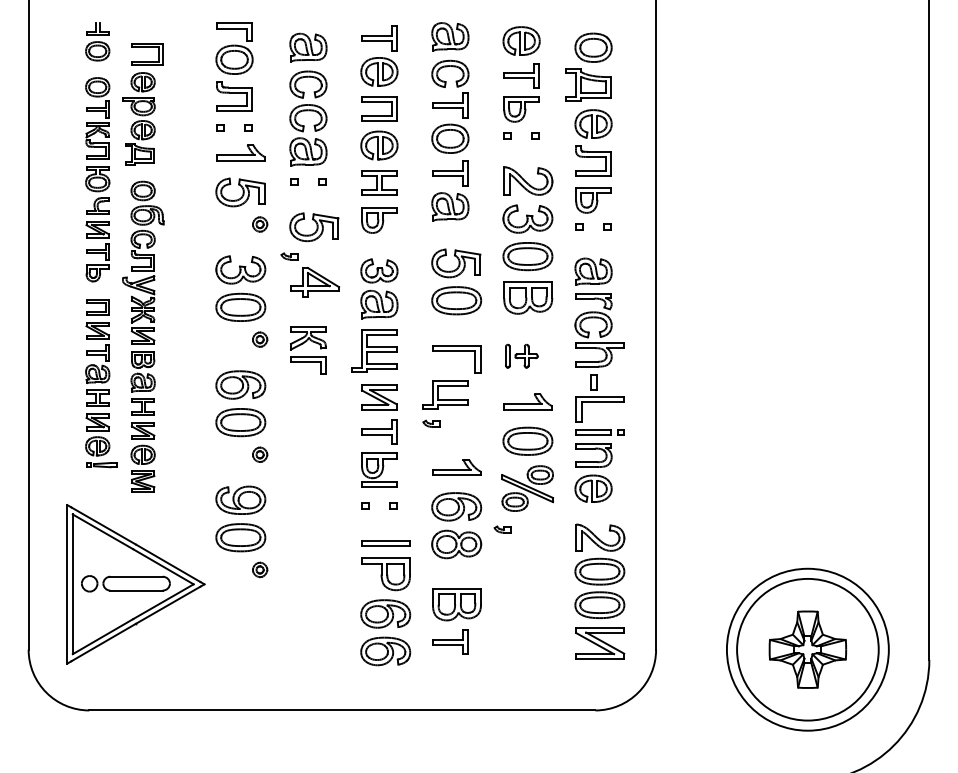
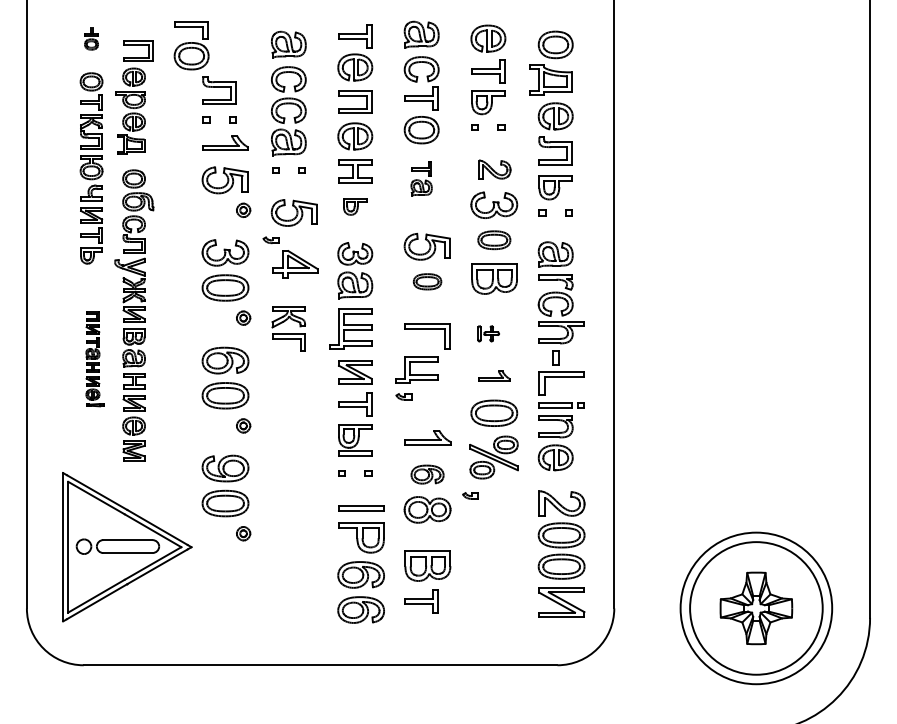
part: (97, 40) -> (91, 38), size x0.6
part: (234, 48) -> (191, 45), moved
part: (528, 180) -> (494, 169), size x0.7
part: (450, 190) -> (421, 178), size x0.6
part: (379, 220) -> (355, 206), size x0.7
part: (528, 255) -> (494, 239), size x0.7
part: (456, 300) -> (427, 281), size x0.6
part: (521, 356) -> (488, 333), size x0.7
part: (100, 383) -> (94, 359), size x0.6
part: (528, 401) -> (494, 376), size x0.7
part: (456, 506) -> (427, 474), size x0.7

